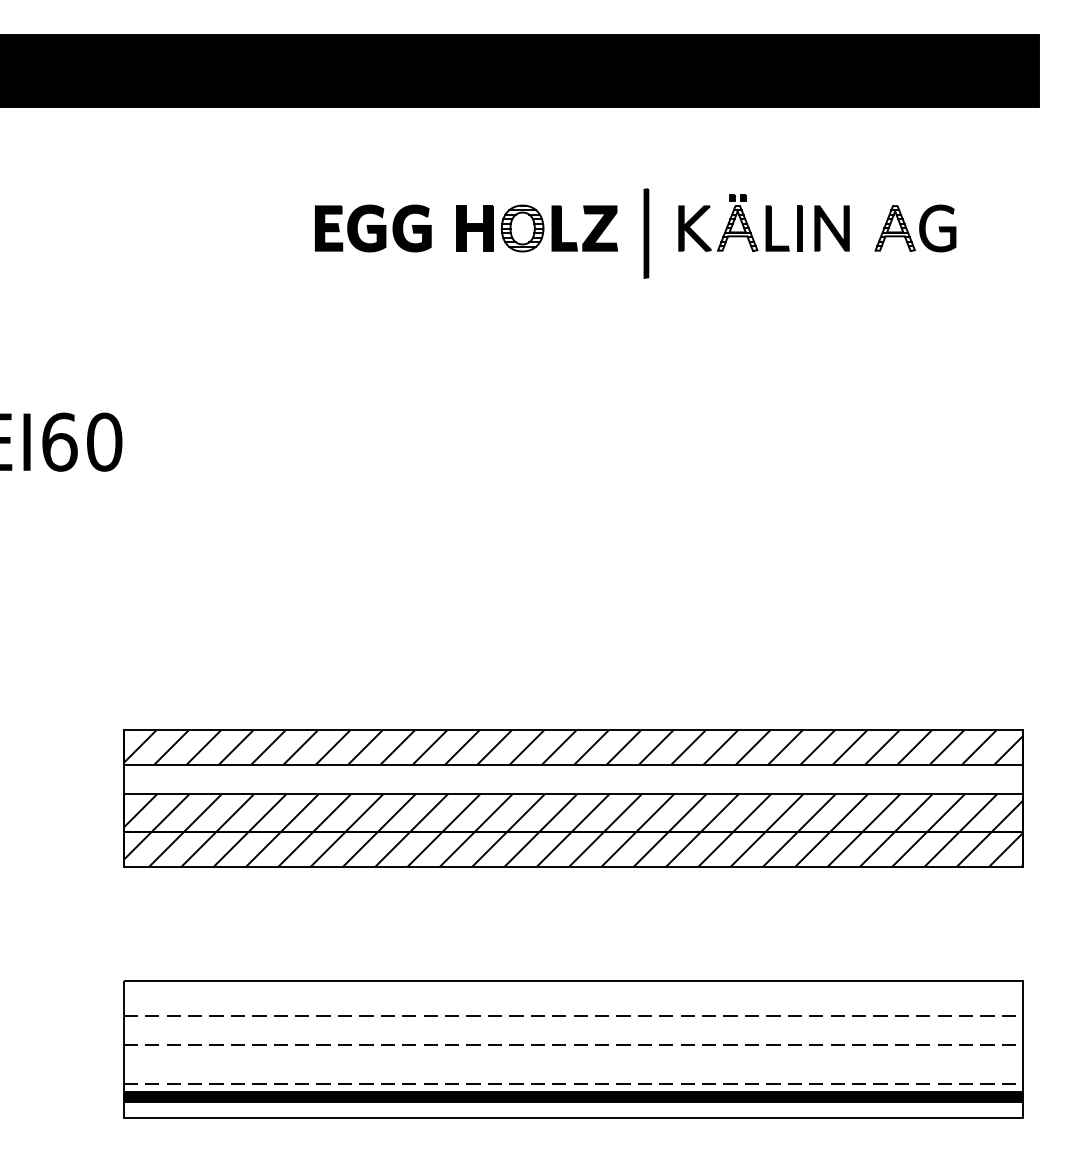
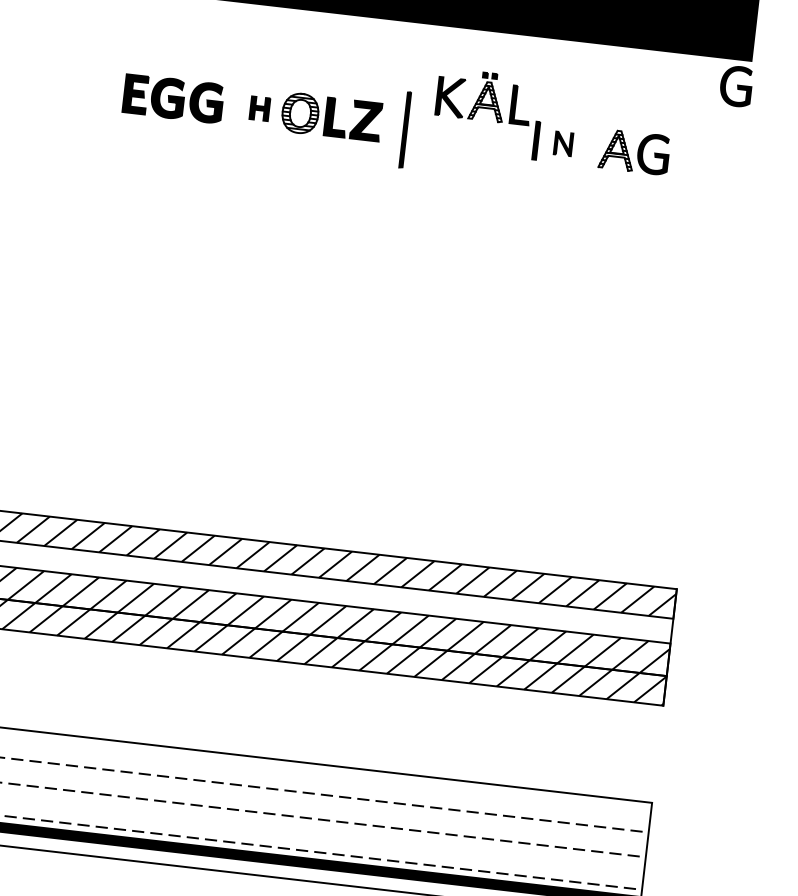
part: (1024, 138) -> (736, 86), added
part: (733, 222) -> (484, 95), moved
part: (474, 228) -> (259, 108), size x0.6
part: (831, 228) -> (563, 143), size x0.6

